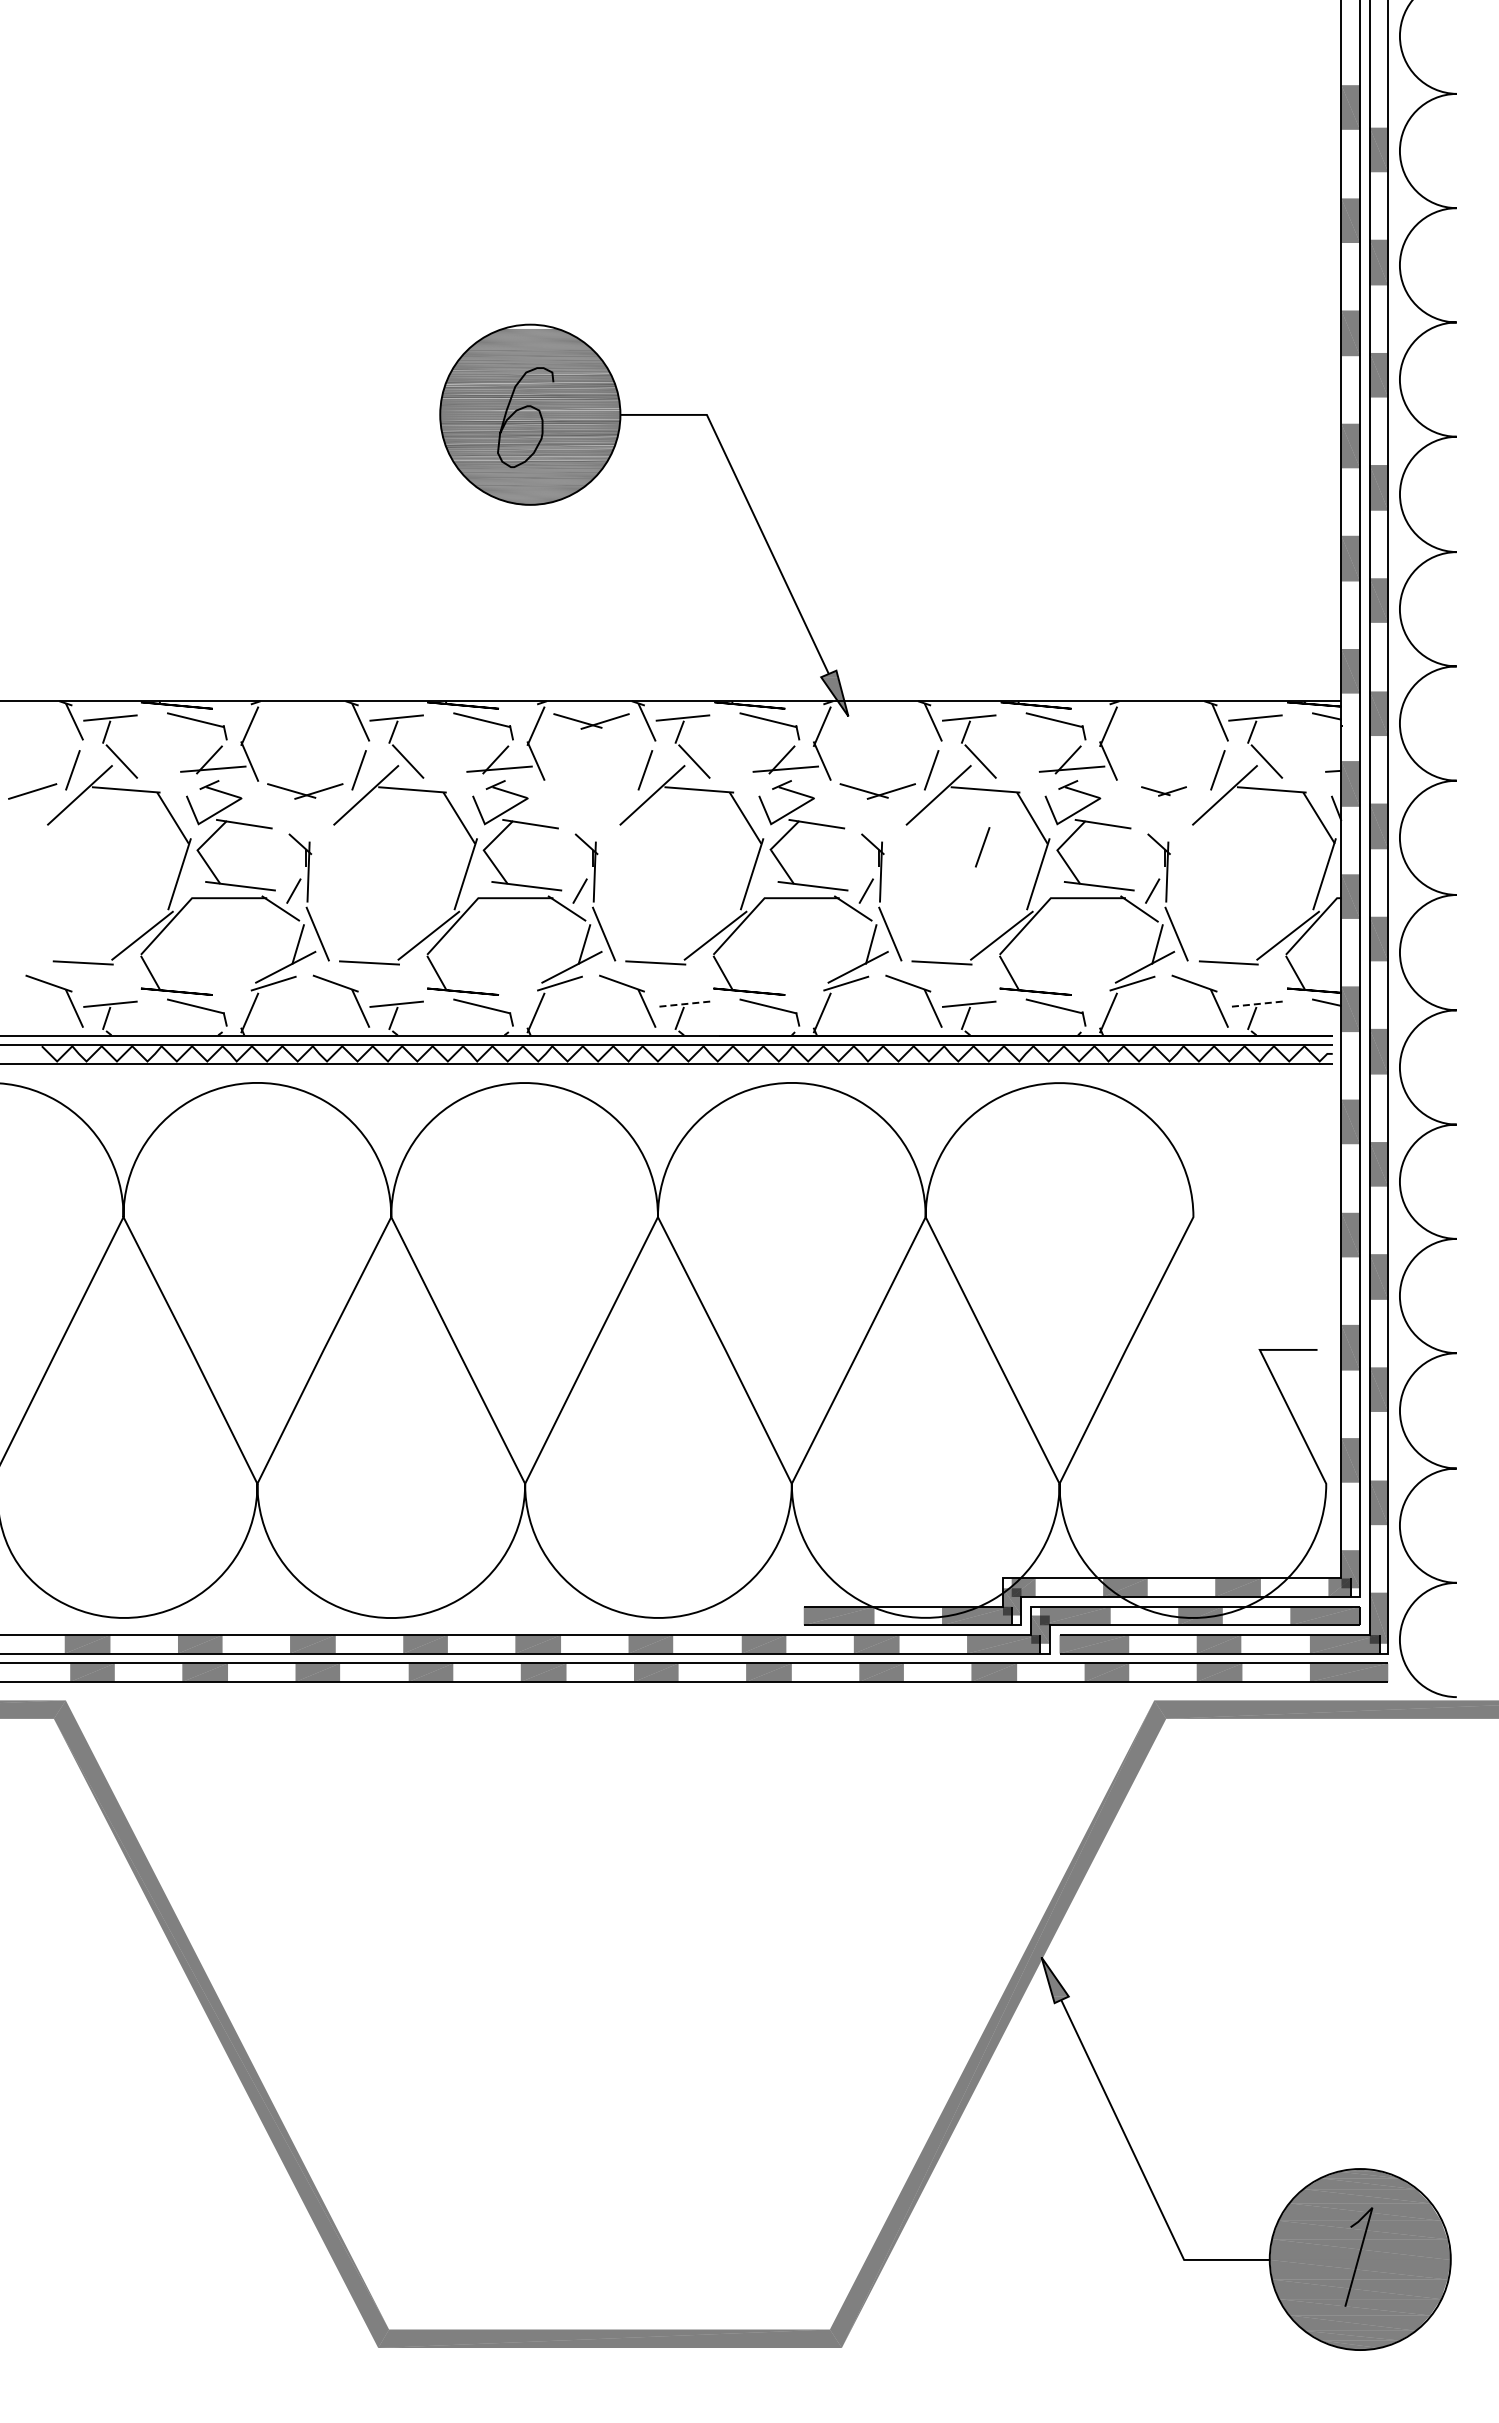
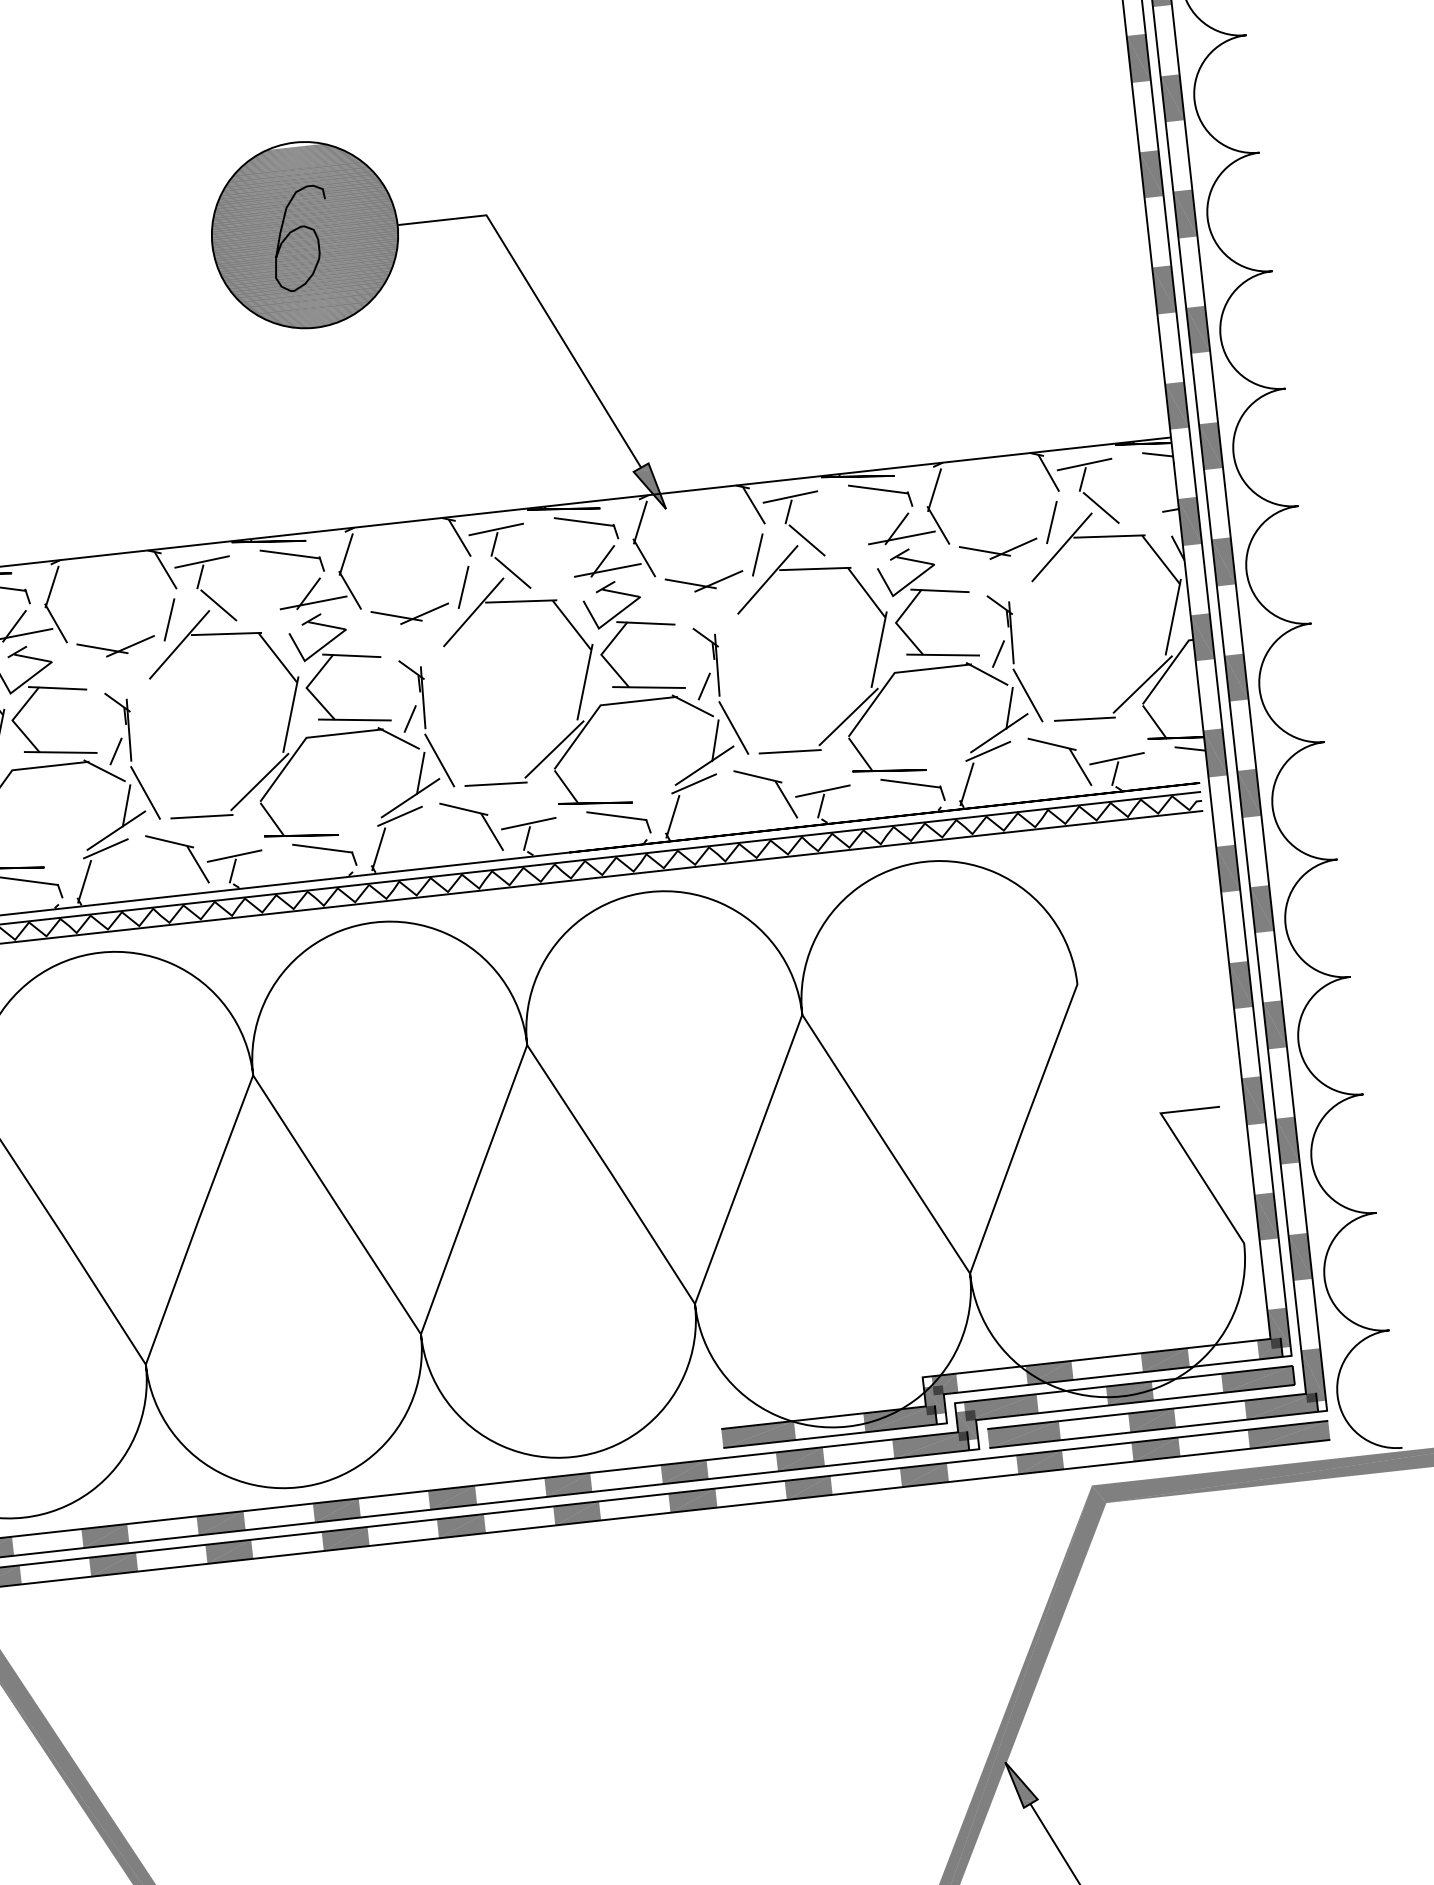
part: (591, 721) -> (410, 615), moved
part: (1163, 791) -> (998, 550), size x1.67
line: (982, 847) -> (818, 628), removed
line: (682, 1004) -> (528, 823), dashed -> solid
line: (1254, 1004) -> (1116, 759), dashed -> solid

